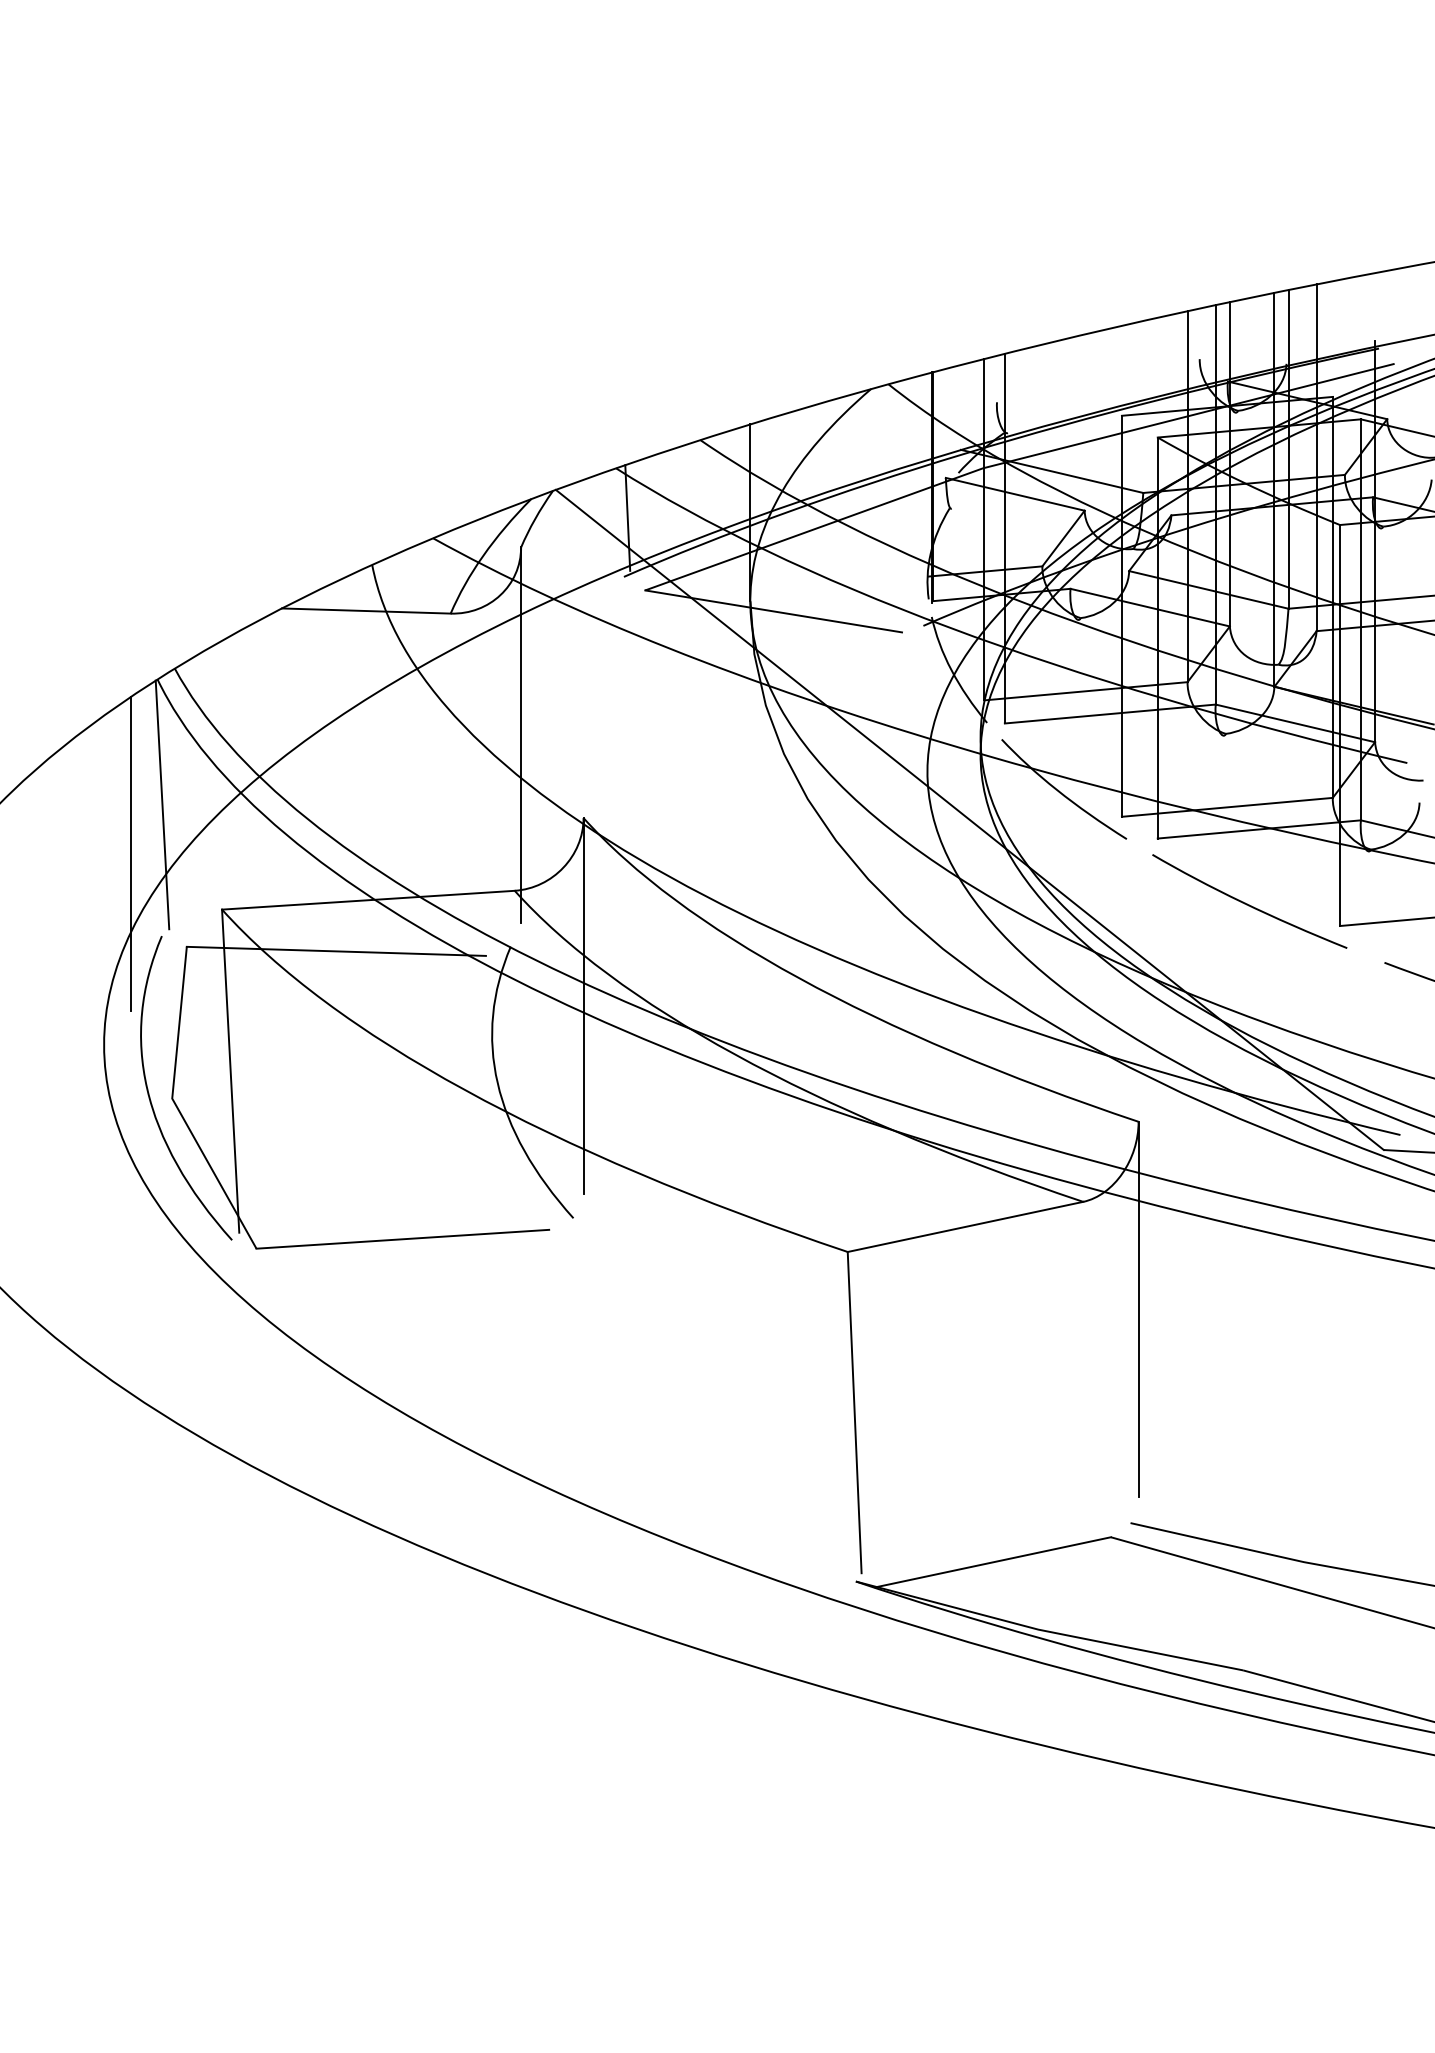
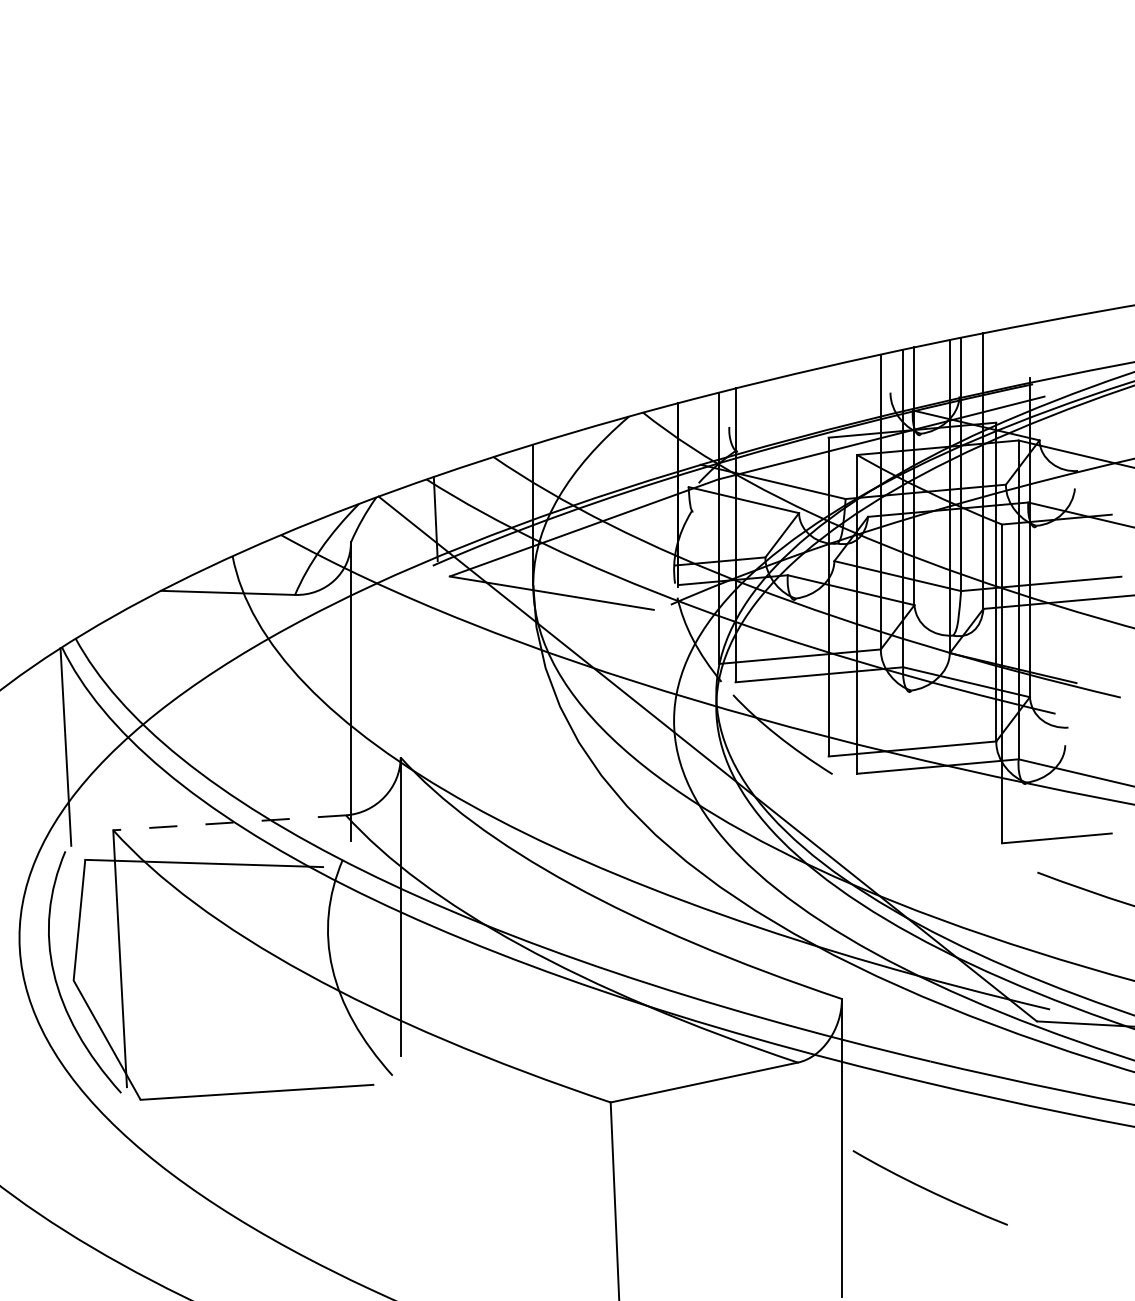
line: (130, 853) -> (40, 785), removed
line: (368, 900) -> (229, 823), solid -> dashed
curve: (1247, 903) -> (928, 1189), moved

